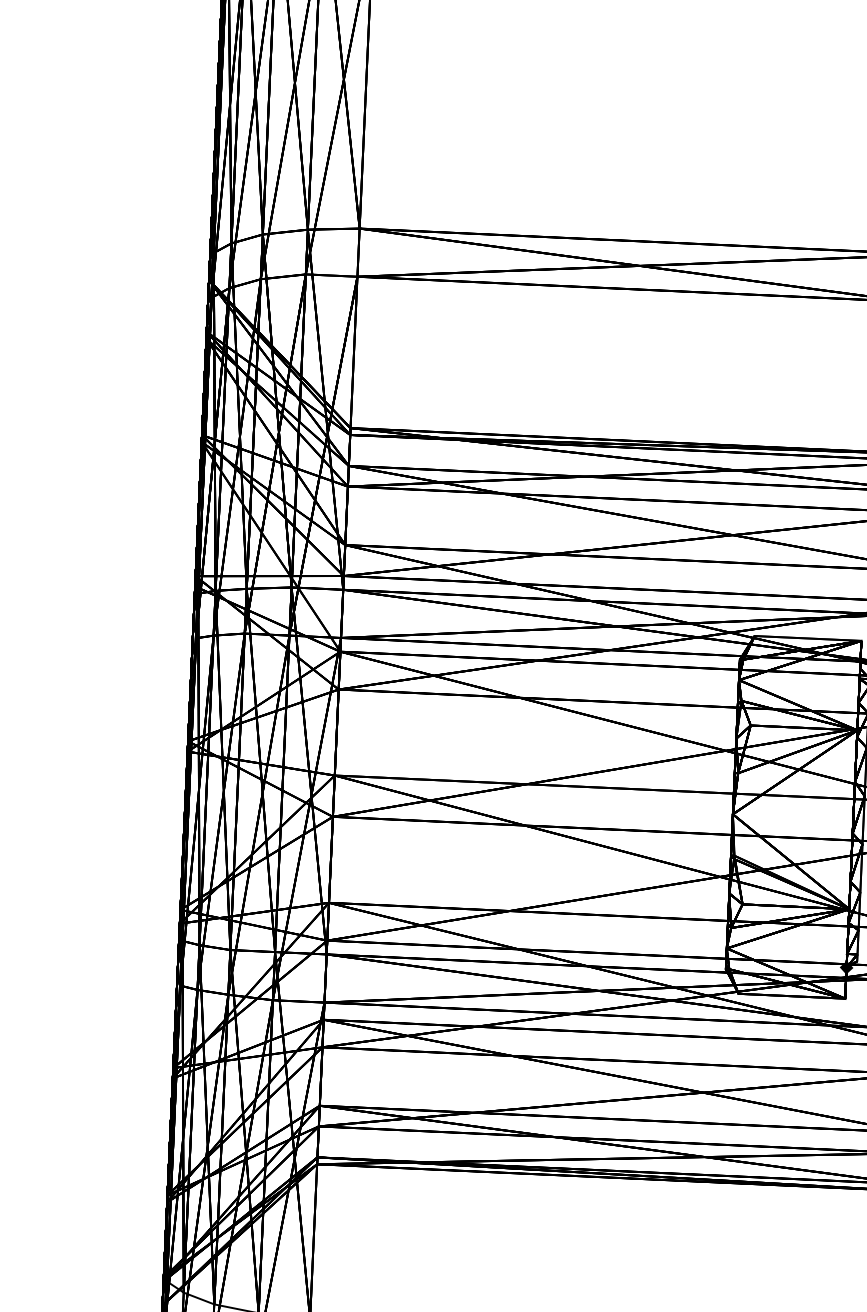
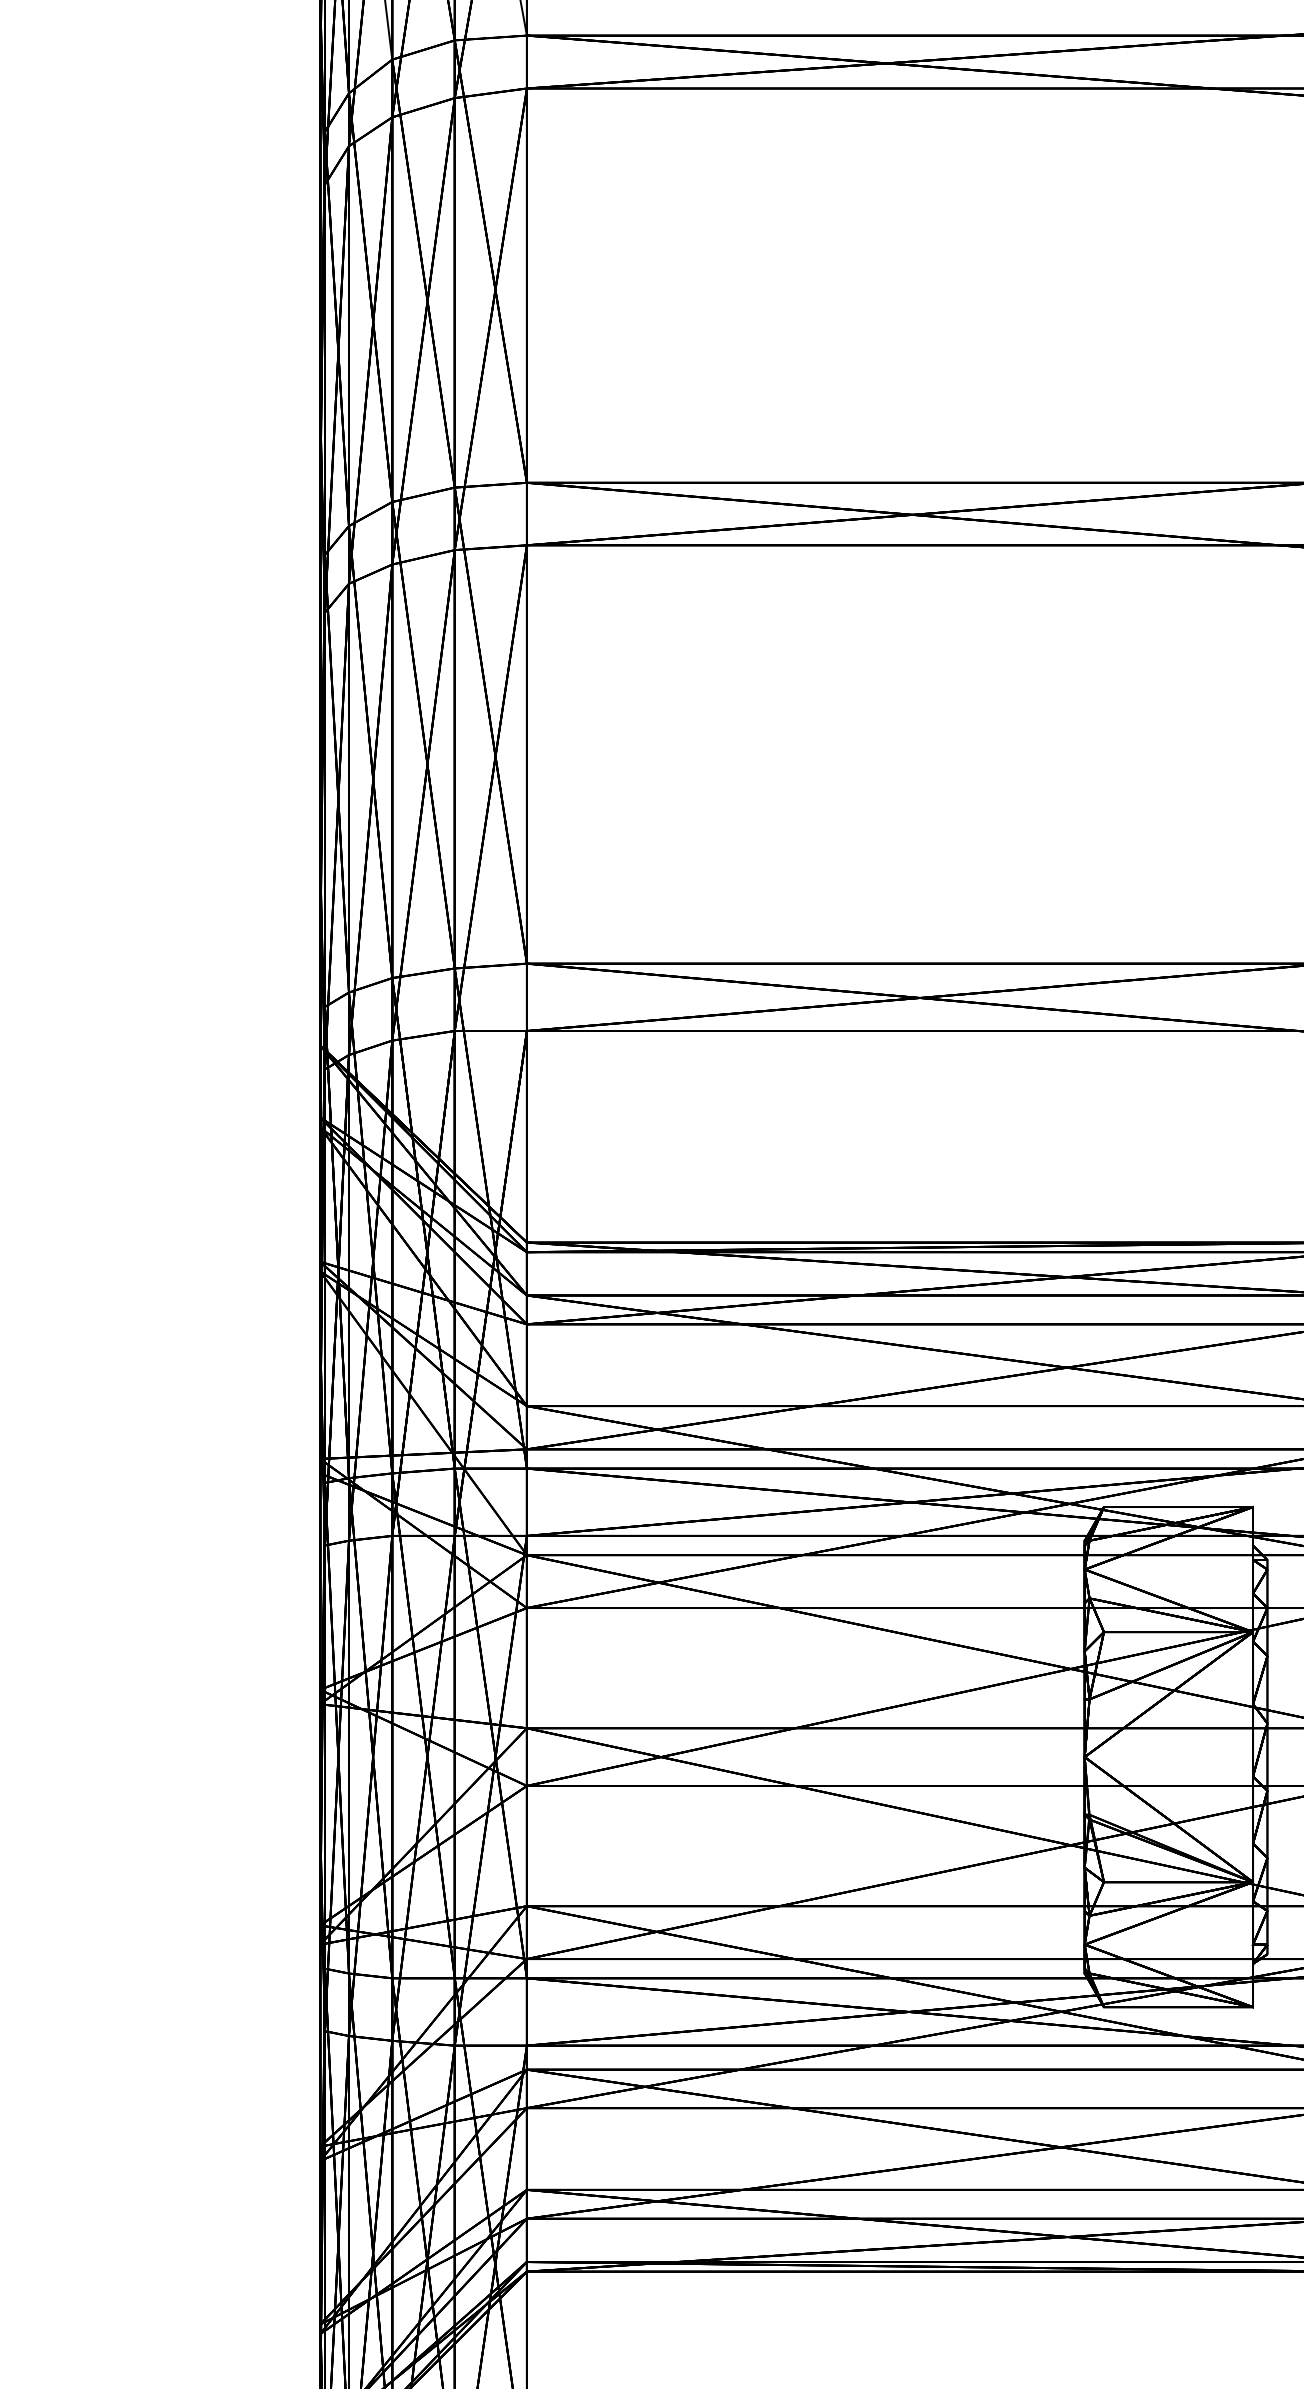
fill: (846, 967) -> (1252, 1963), removed

